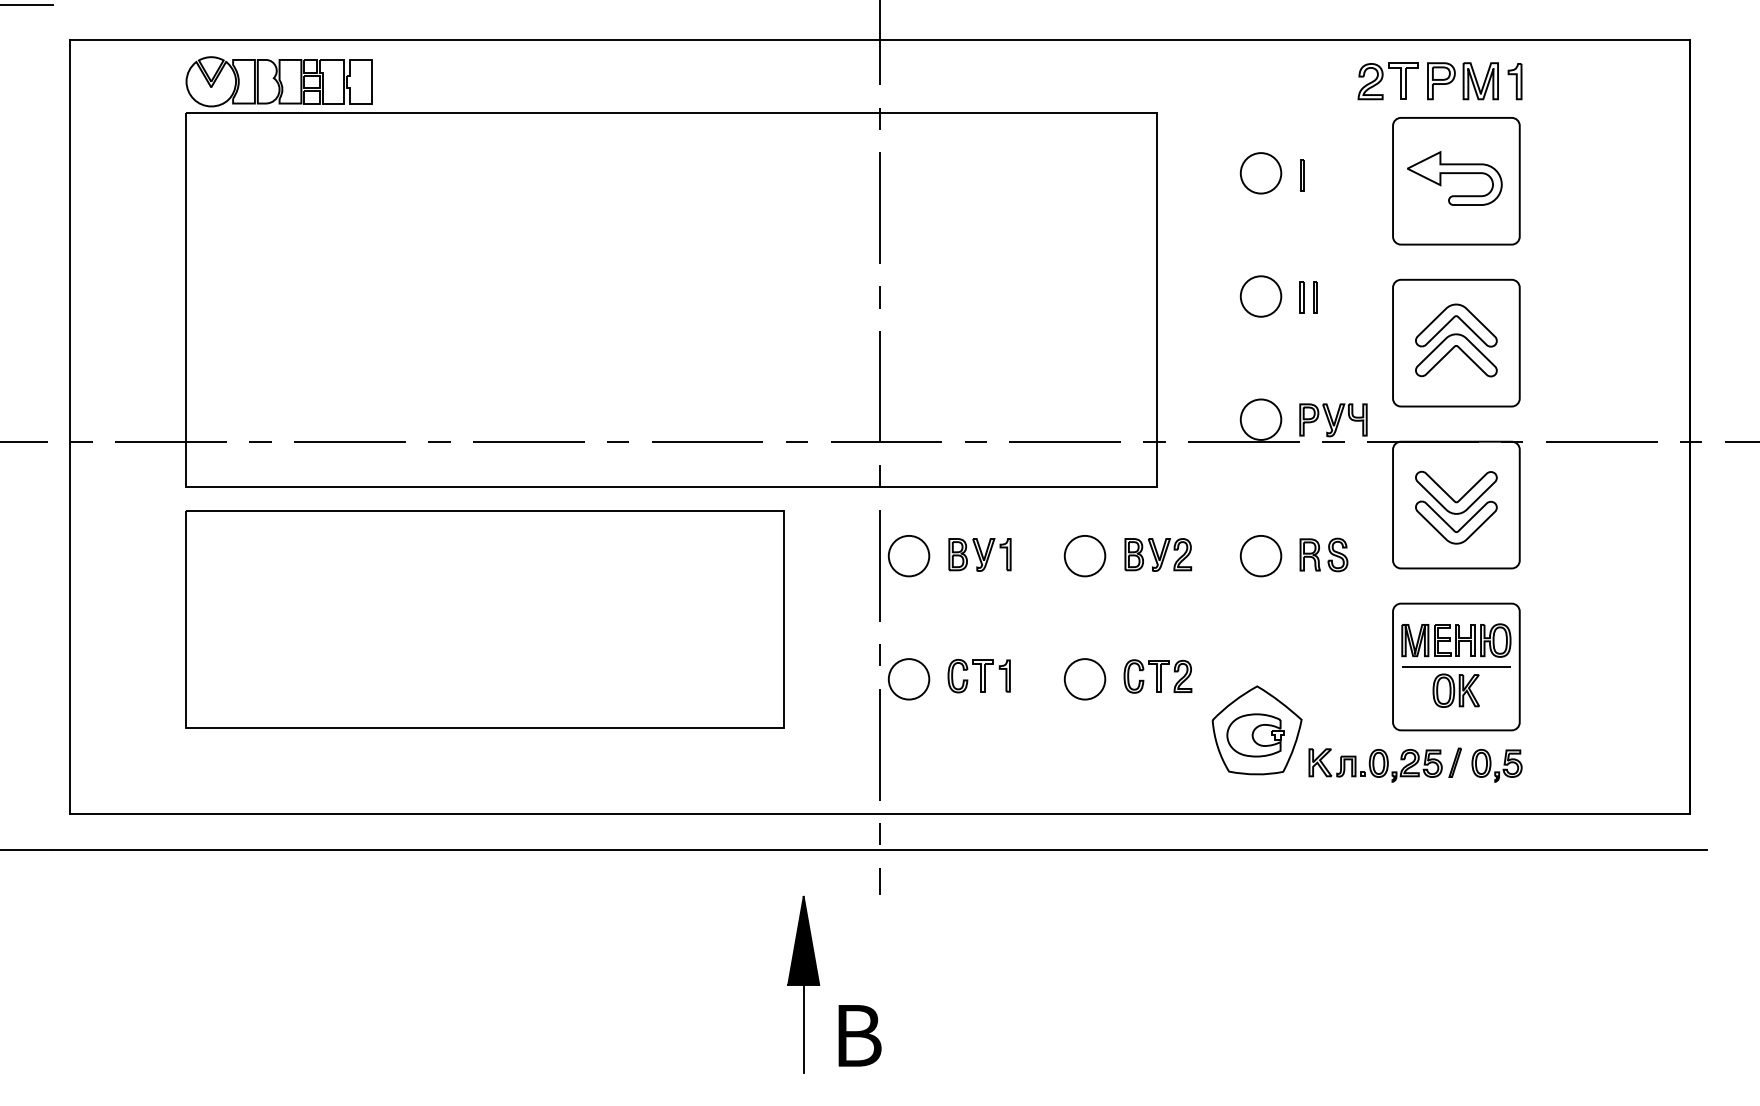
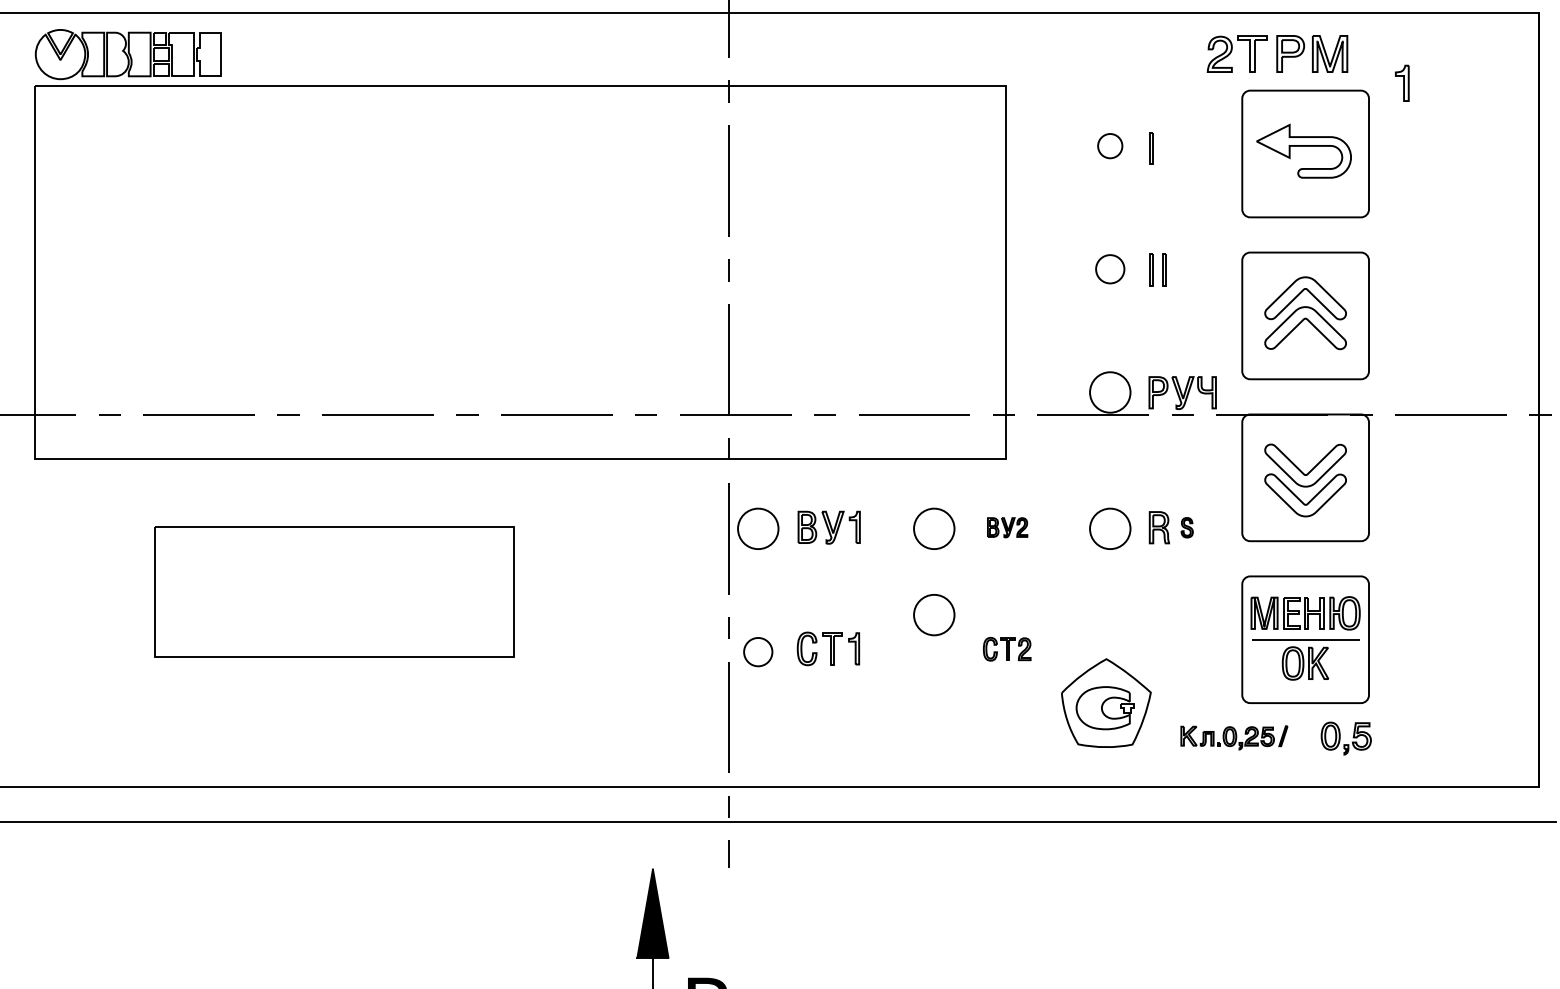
part: (1514, 81) -> (1401, 83), moved
part: (1260, 173) -> (1109, 146), size x0.6
part: (1260, 296) -> (1109, 269), size x0.7
part: (1158, 554) -> (1007, 527), size x0.6
part: (1337, 554) -> (1186, 527), size x0.6
part: (484, 619) -> (333, 592), size x0.6
part: (1157, 676) -> (1006, 649), size x0.7
part: (908, 679) -> (757, 652), size x0.7
part: (1084, 679) -> (933, 615), moved
part: (1384, 764) -> (1233, 737), size x0.7

